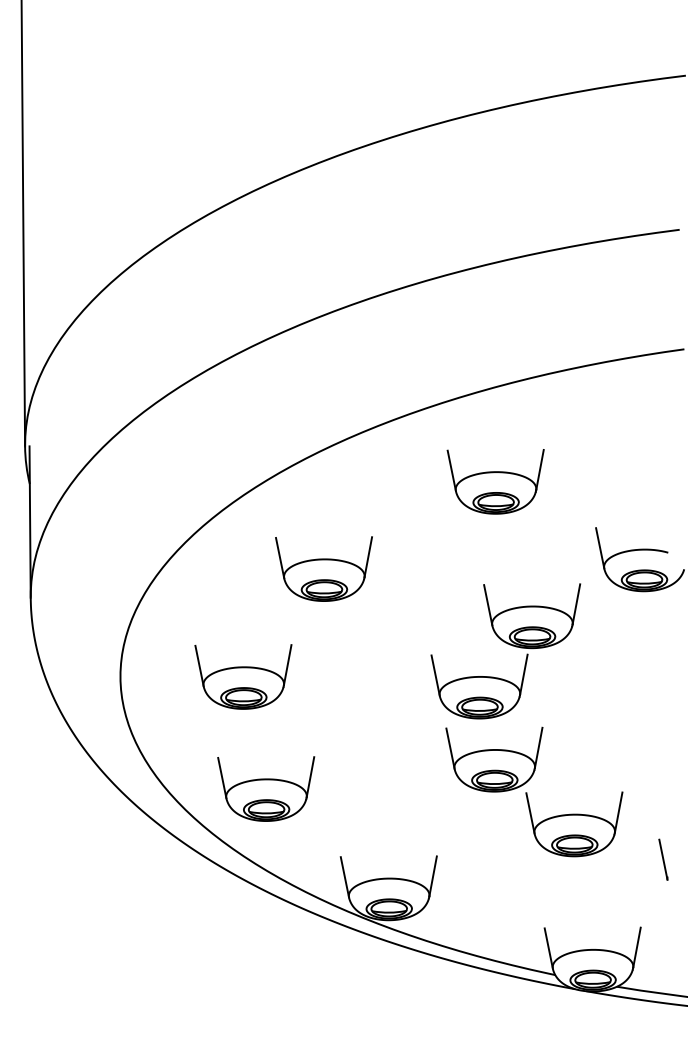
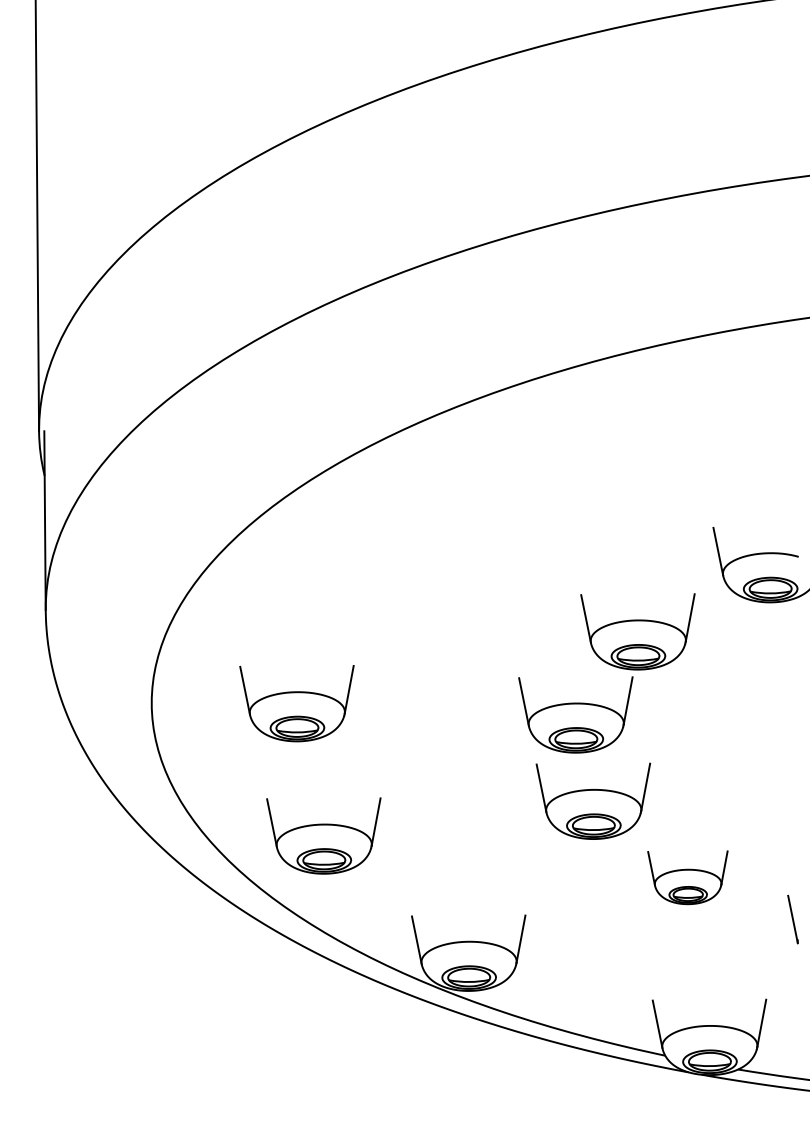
part: (495, 481) -> (594, 472), removed
part: (323, 568) -> (391, 575), removed
part: (574, 824) -> (687, 877), size x0.7

